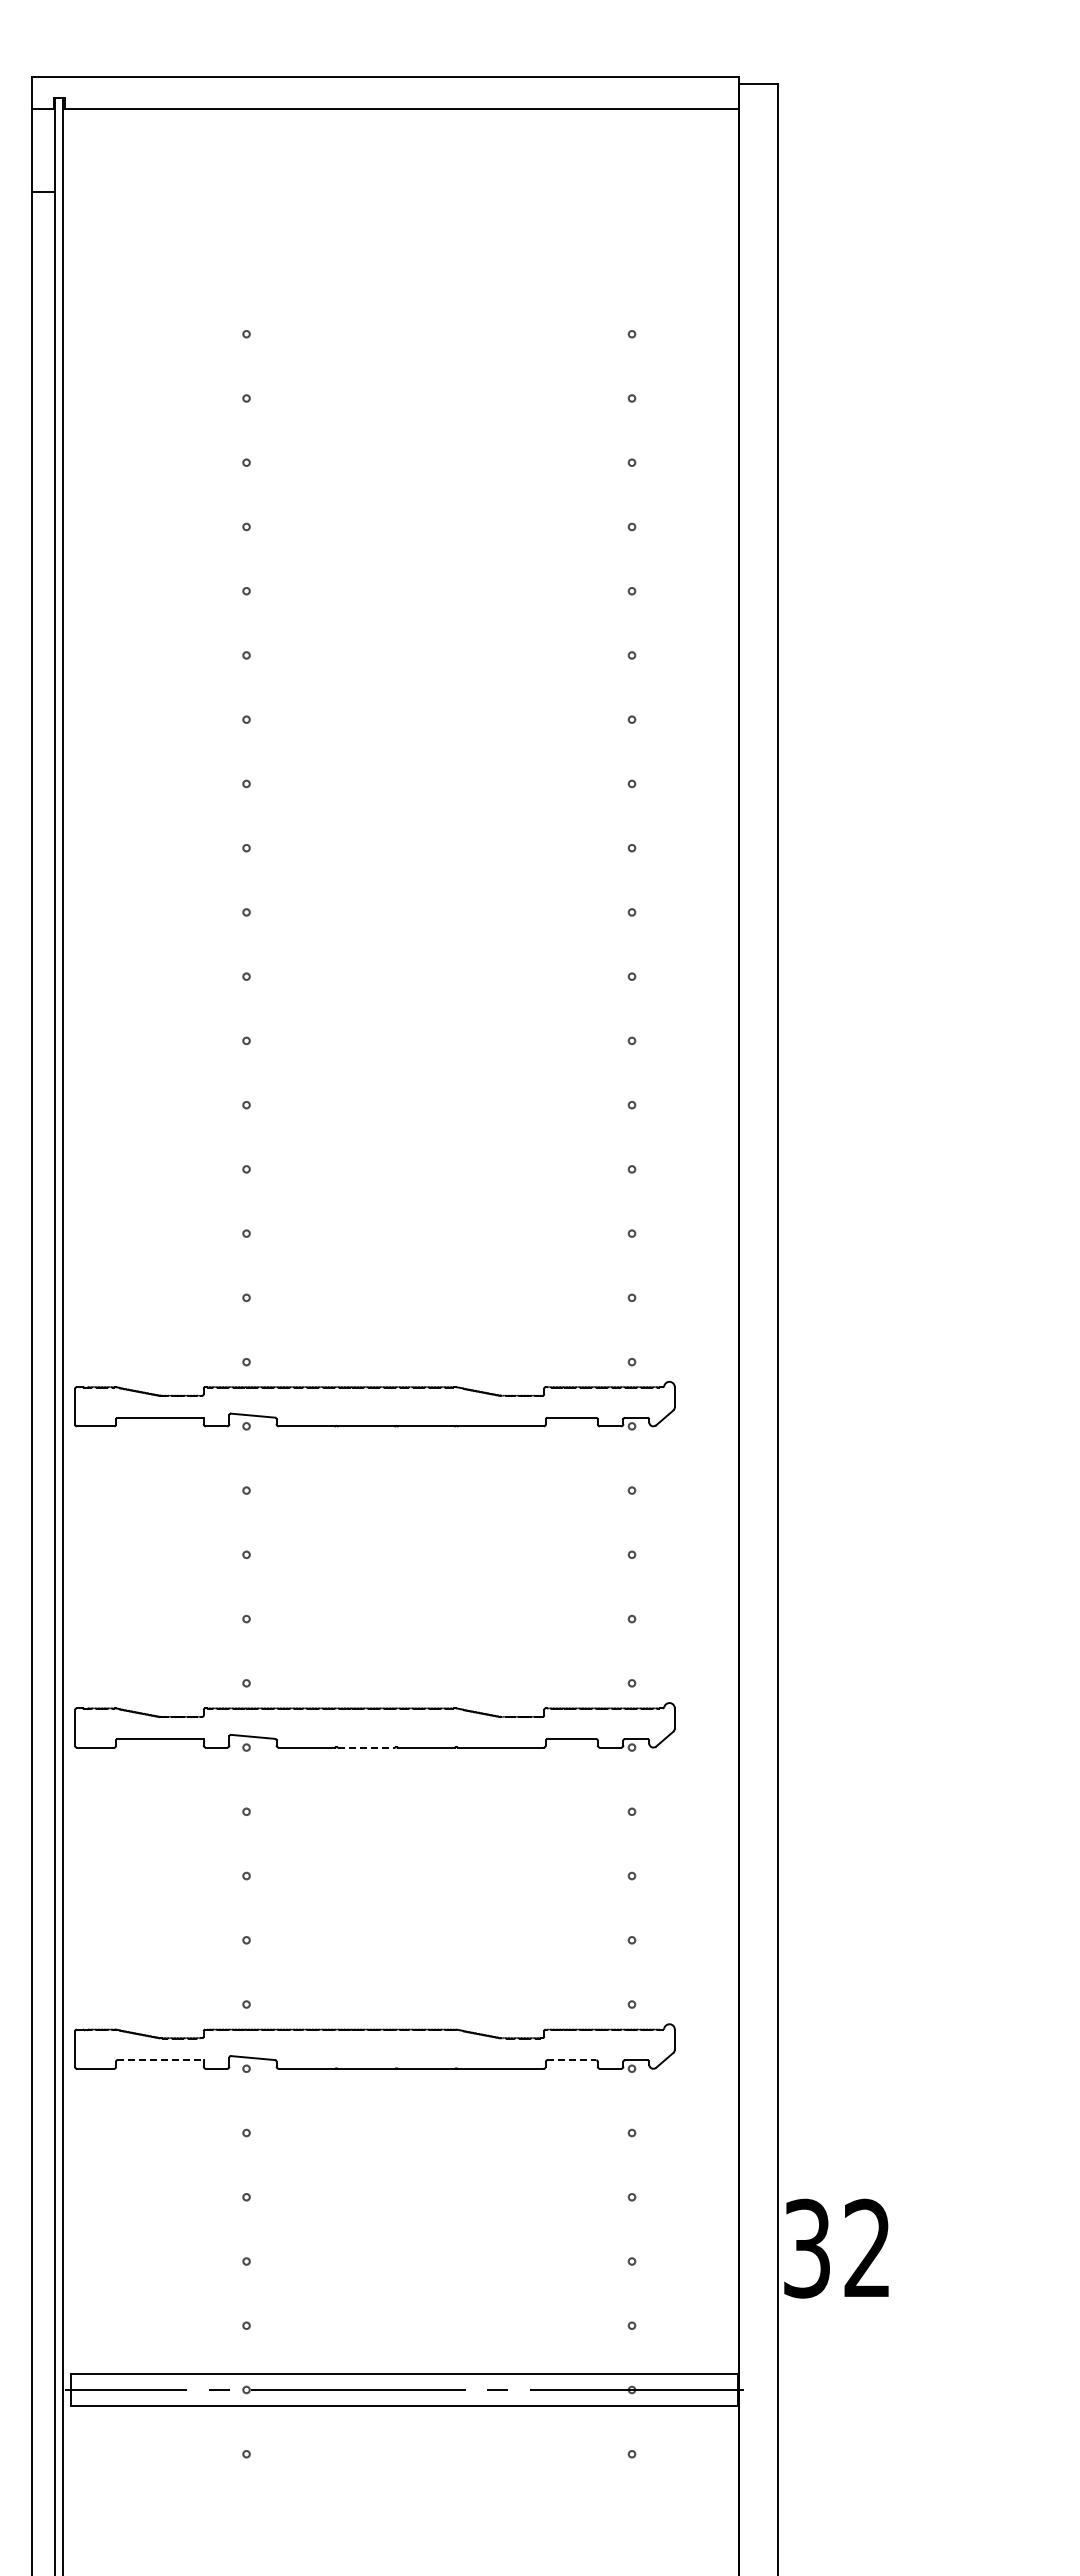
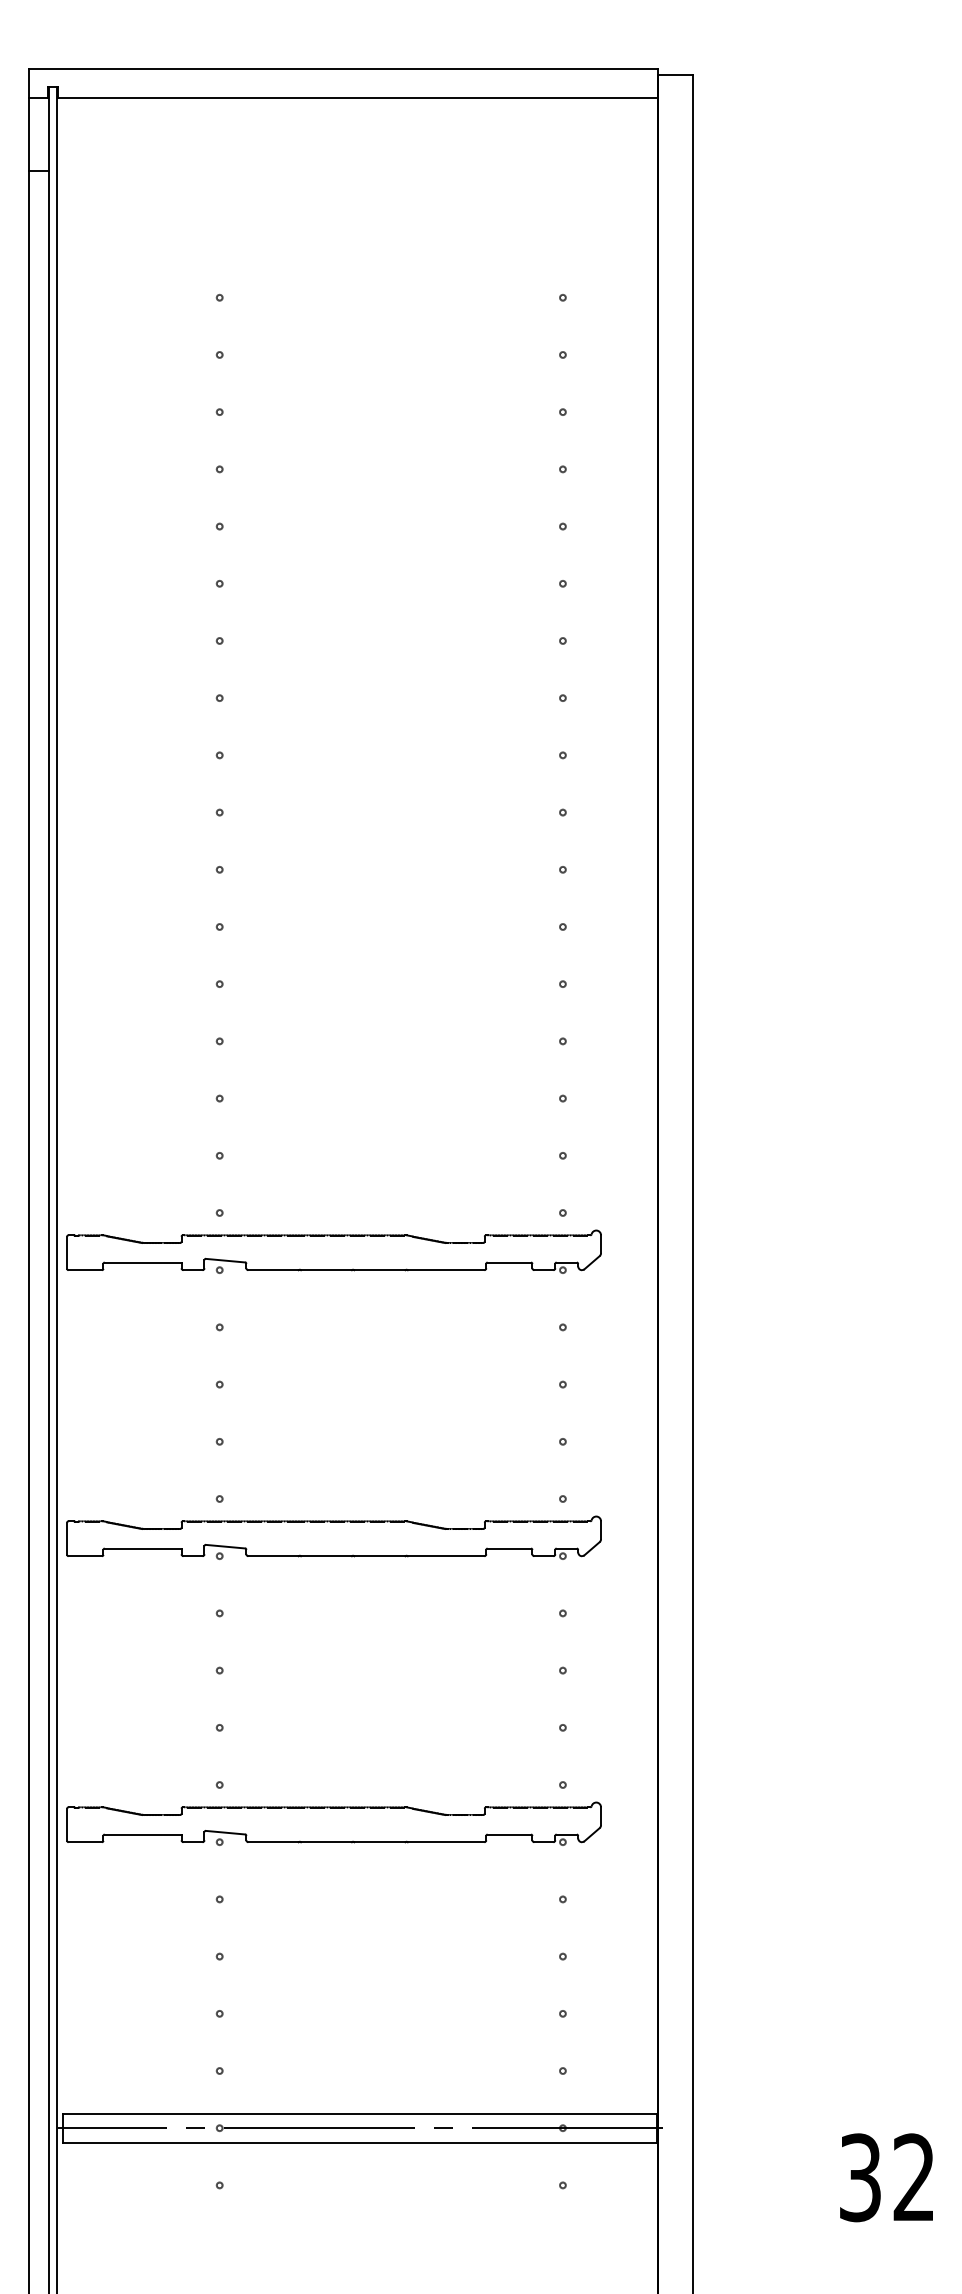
line: (366, 1747) -> (326, 1556), dashed -> solid
line: (161, 2060) -> (143, 1834), dashed -> solid
line: (572, 2060) -> (509, 1834), dashed -> solid
text: (836, 2248) -> (886, 2177), moved

